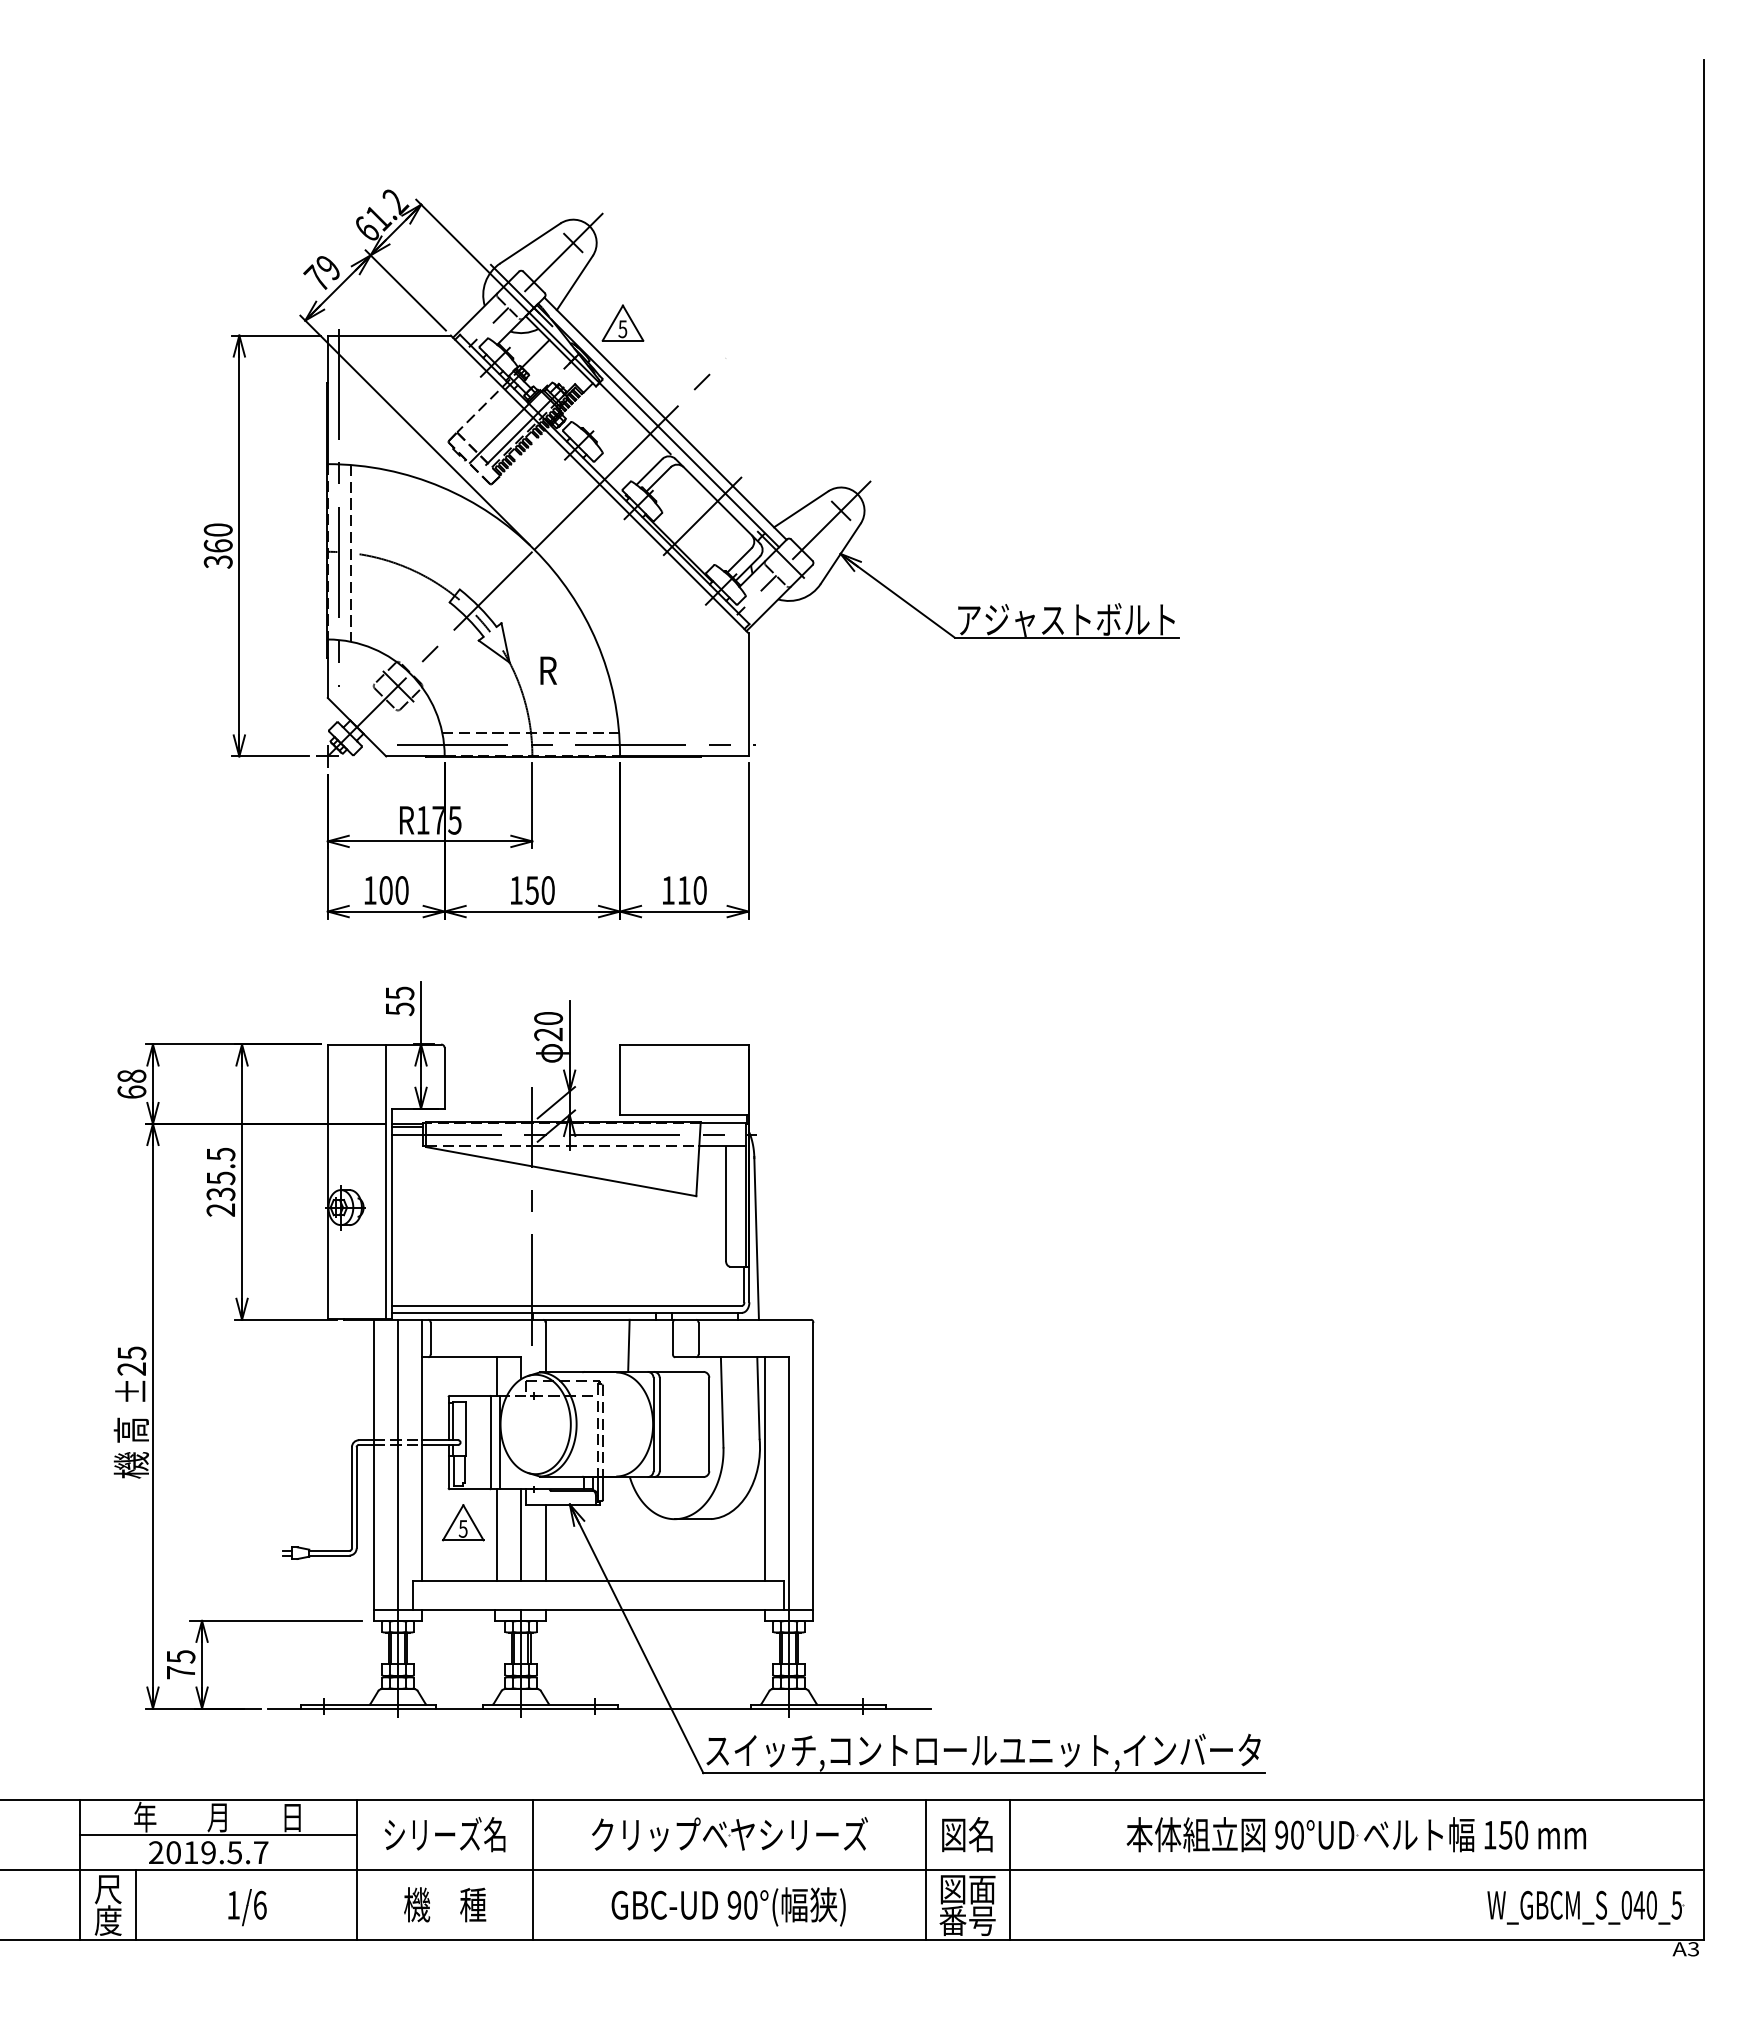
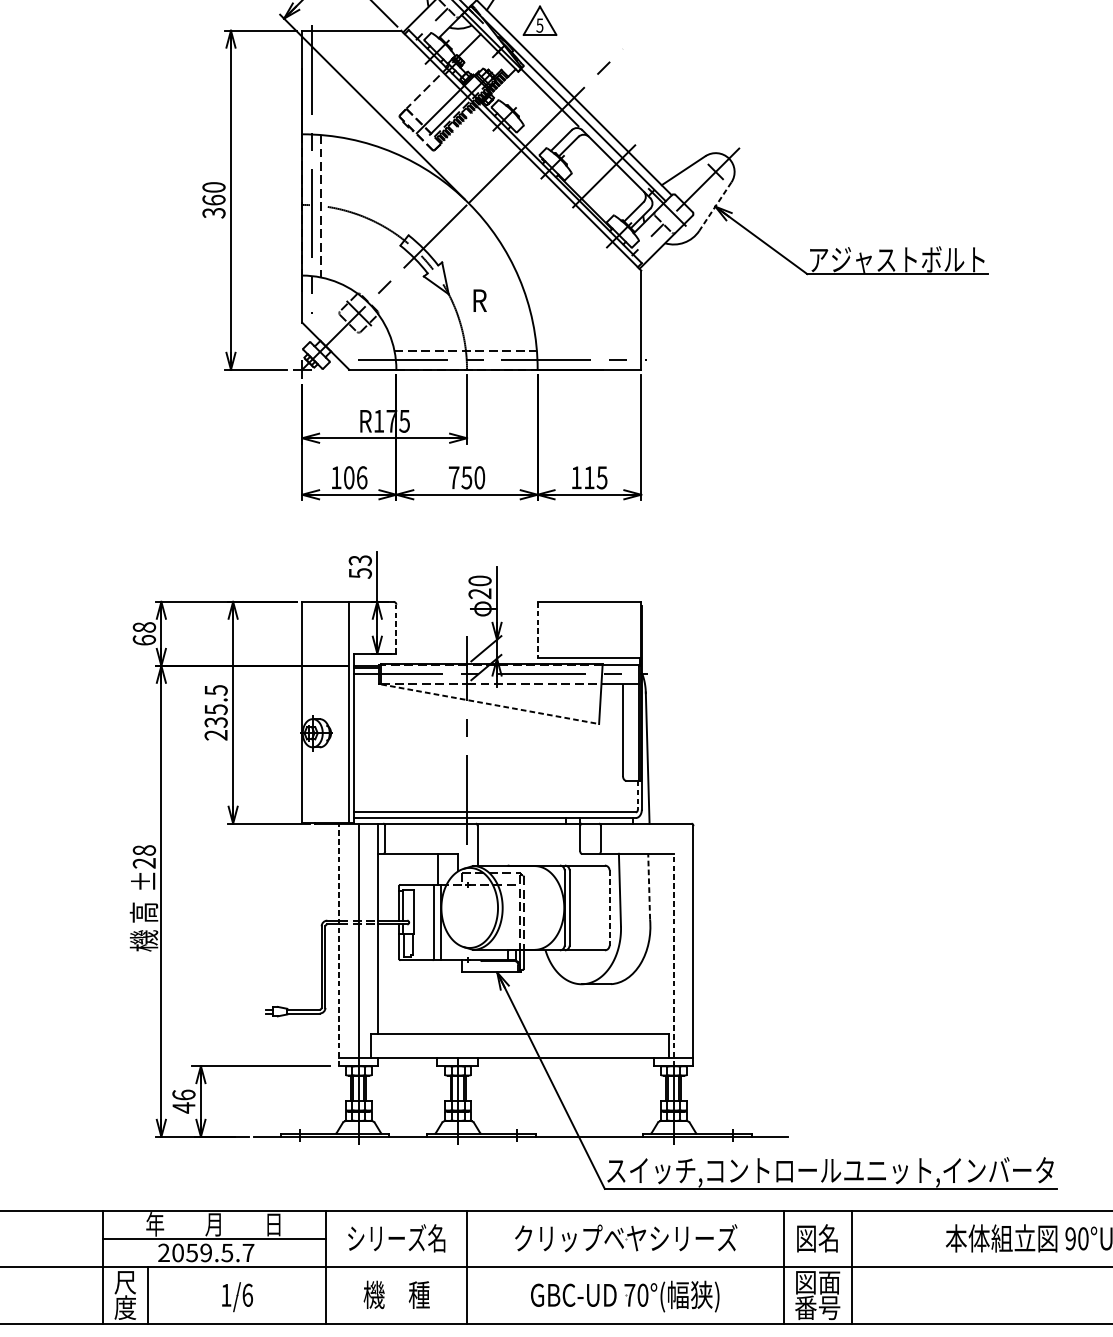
line: (840, 554) -> (715, 207), solid -> dashed
text: (401, 890) -> (361, 477), 100 -> 106
text: (515, 890) -> (453, 477), 150 -> 750
text: (699, 890) -> (601, 477), 110 -> 115
text: (399, 992) -> (359, 559), 55 -> 53
line: (444, 1077) -> (396, 628), solid -> dashed
line: (620, 1080) -> (538, 630), solid -> dashed
line: (561, 1171) -> (490, 704), solid -> dashed
line: (744, 1284) -> (637, 795), solid -> dashed
line: (628, 1345) -> (544, 844), removed
text: (131, 1353) -> (144, 850), ±25 -> ±28
line: (758, 1398) -> (649, 887), solid -> dashed
line: (709, 1424) -> (609, 907), solid -> dashed
line: (764, 1469) -> (654, 944), removed
line: (373, 1470) -> (339, 945), solid -> dashed
line: (789, 1489) -> (674, 960), solid -> dashed
part: (463, 1522) -> (411, 986), removed
line: (496, 1535) -> (438, 997), removed
line: (521, 1535) -> (458, 997), removed
line: (545, 1542) -> (477, 1003), removed
text: (180, 1664) -> (183, 1101), 75 -> 46
text: (190, 1852) -> (191, 1252), 2019.5.7 -> 2059.5.7
text: (734, 1904) -> (629, 1294), 90°( -> 70°(

